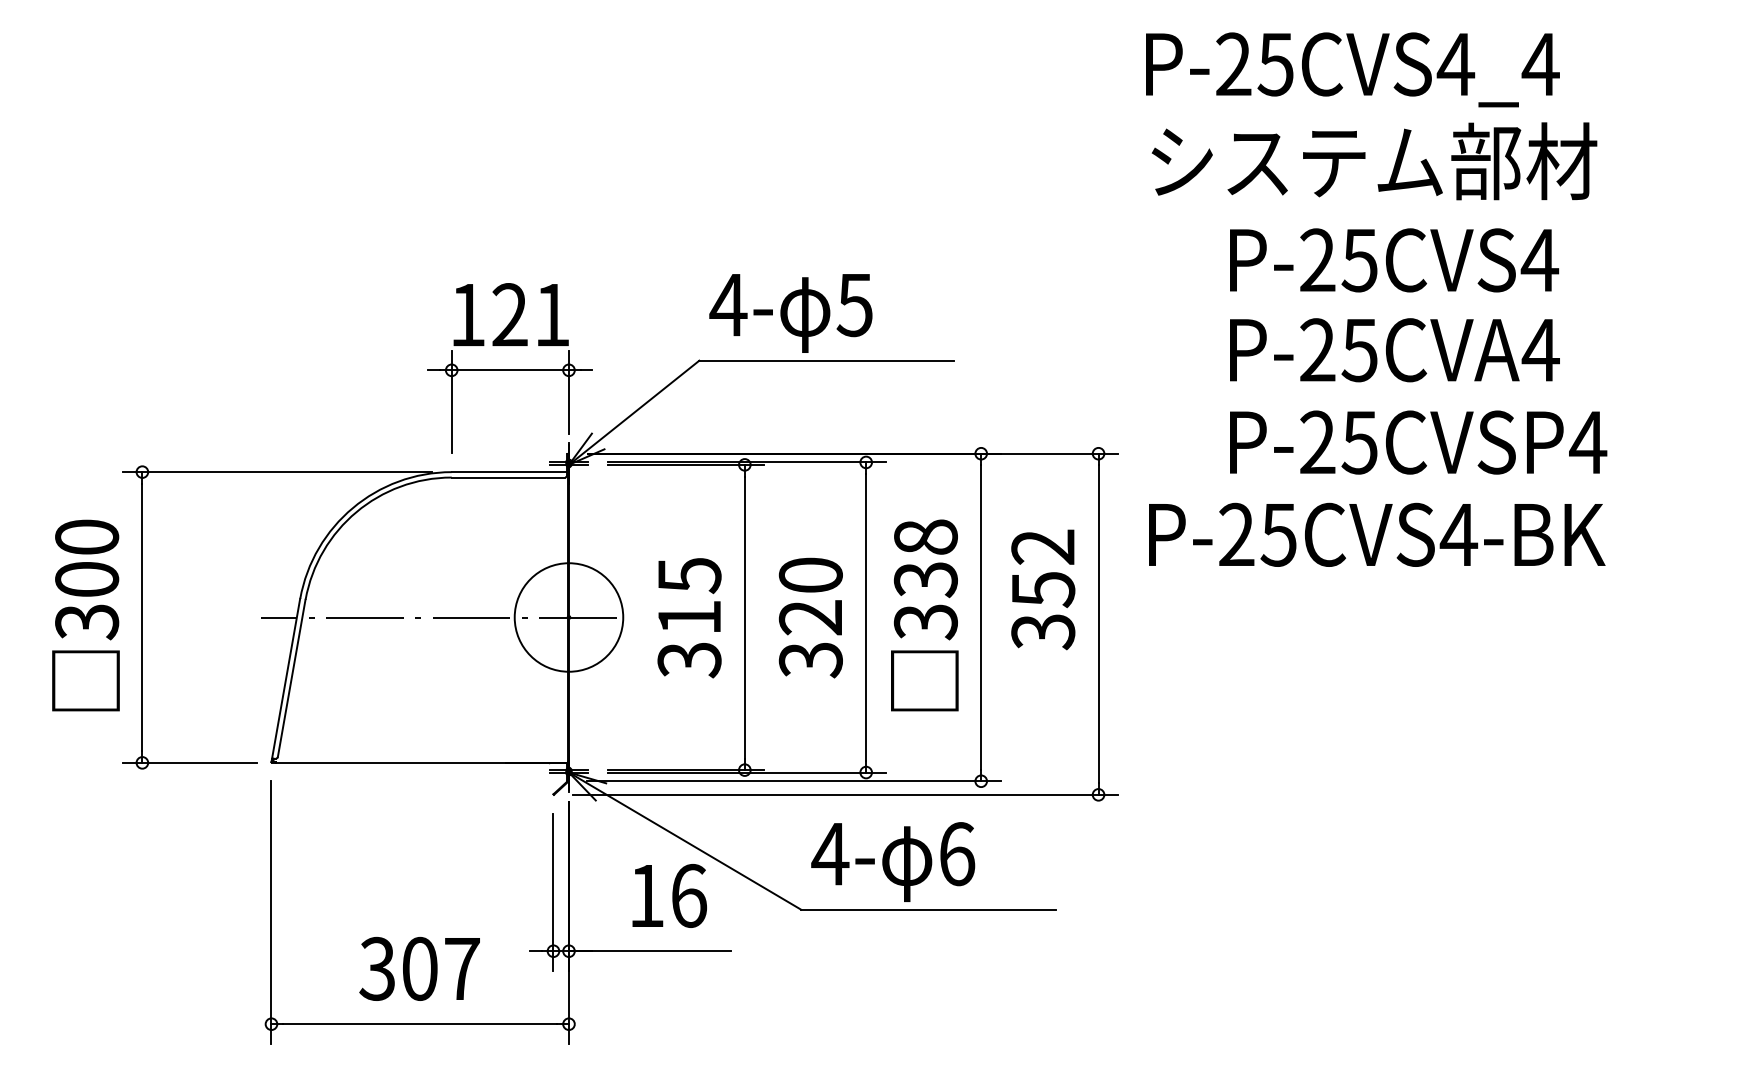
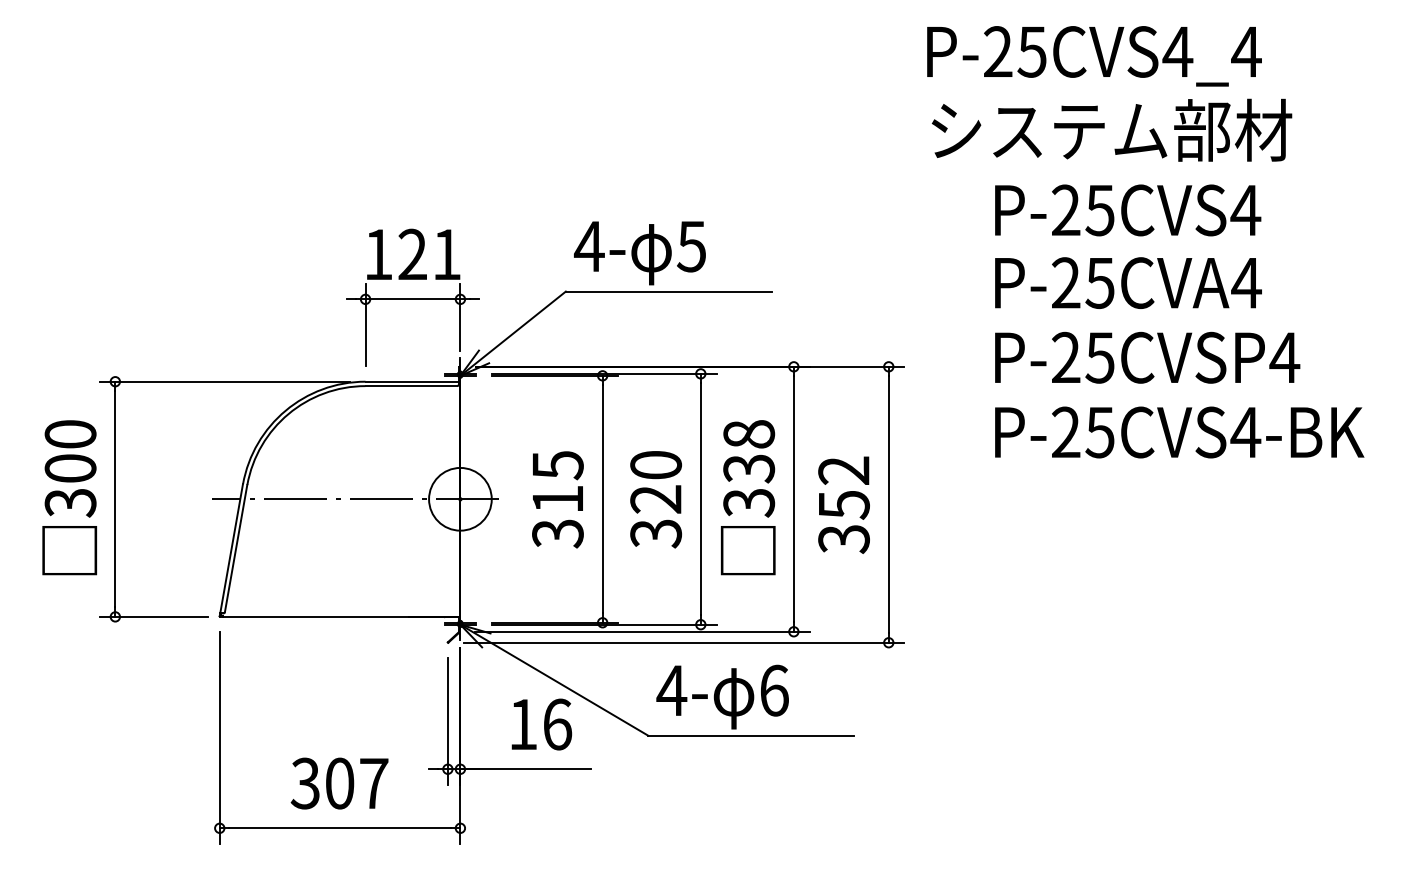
text: (1377, 534) -> (1179, 432), moved
text: (1043, 589) -> (844, 504), moved
circle: (568, 617) -> (460, 499), size x0.71

